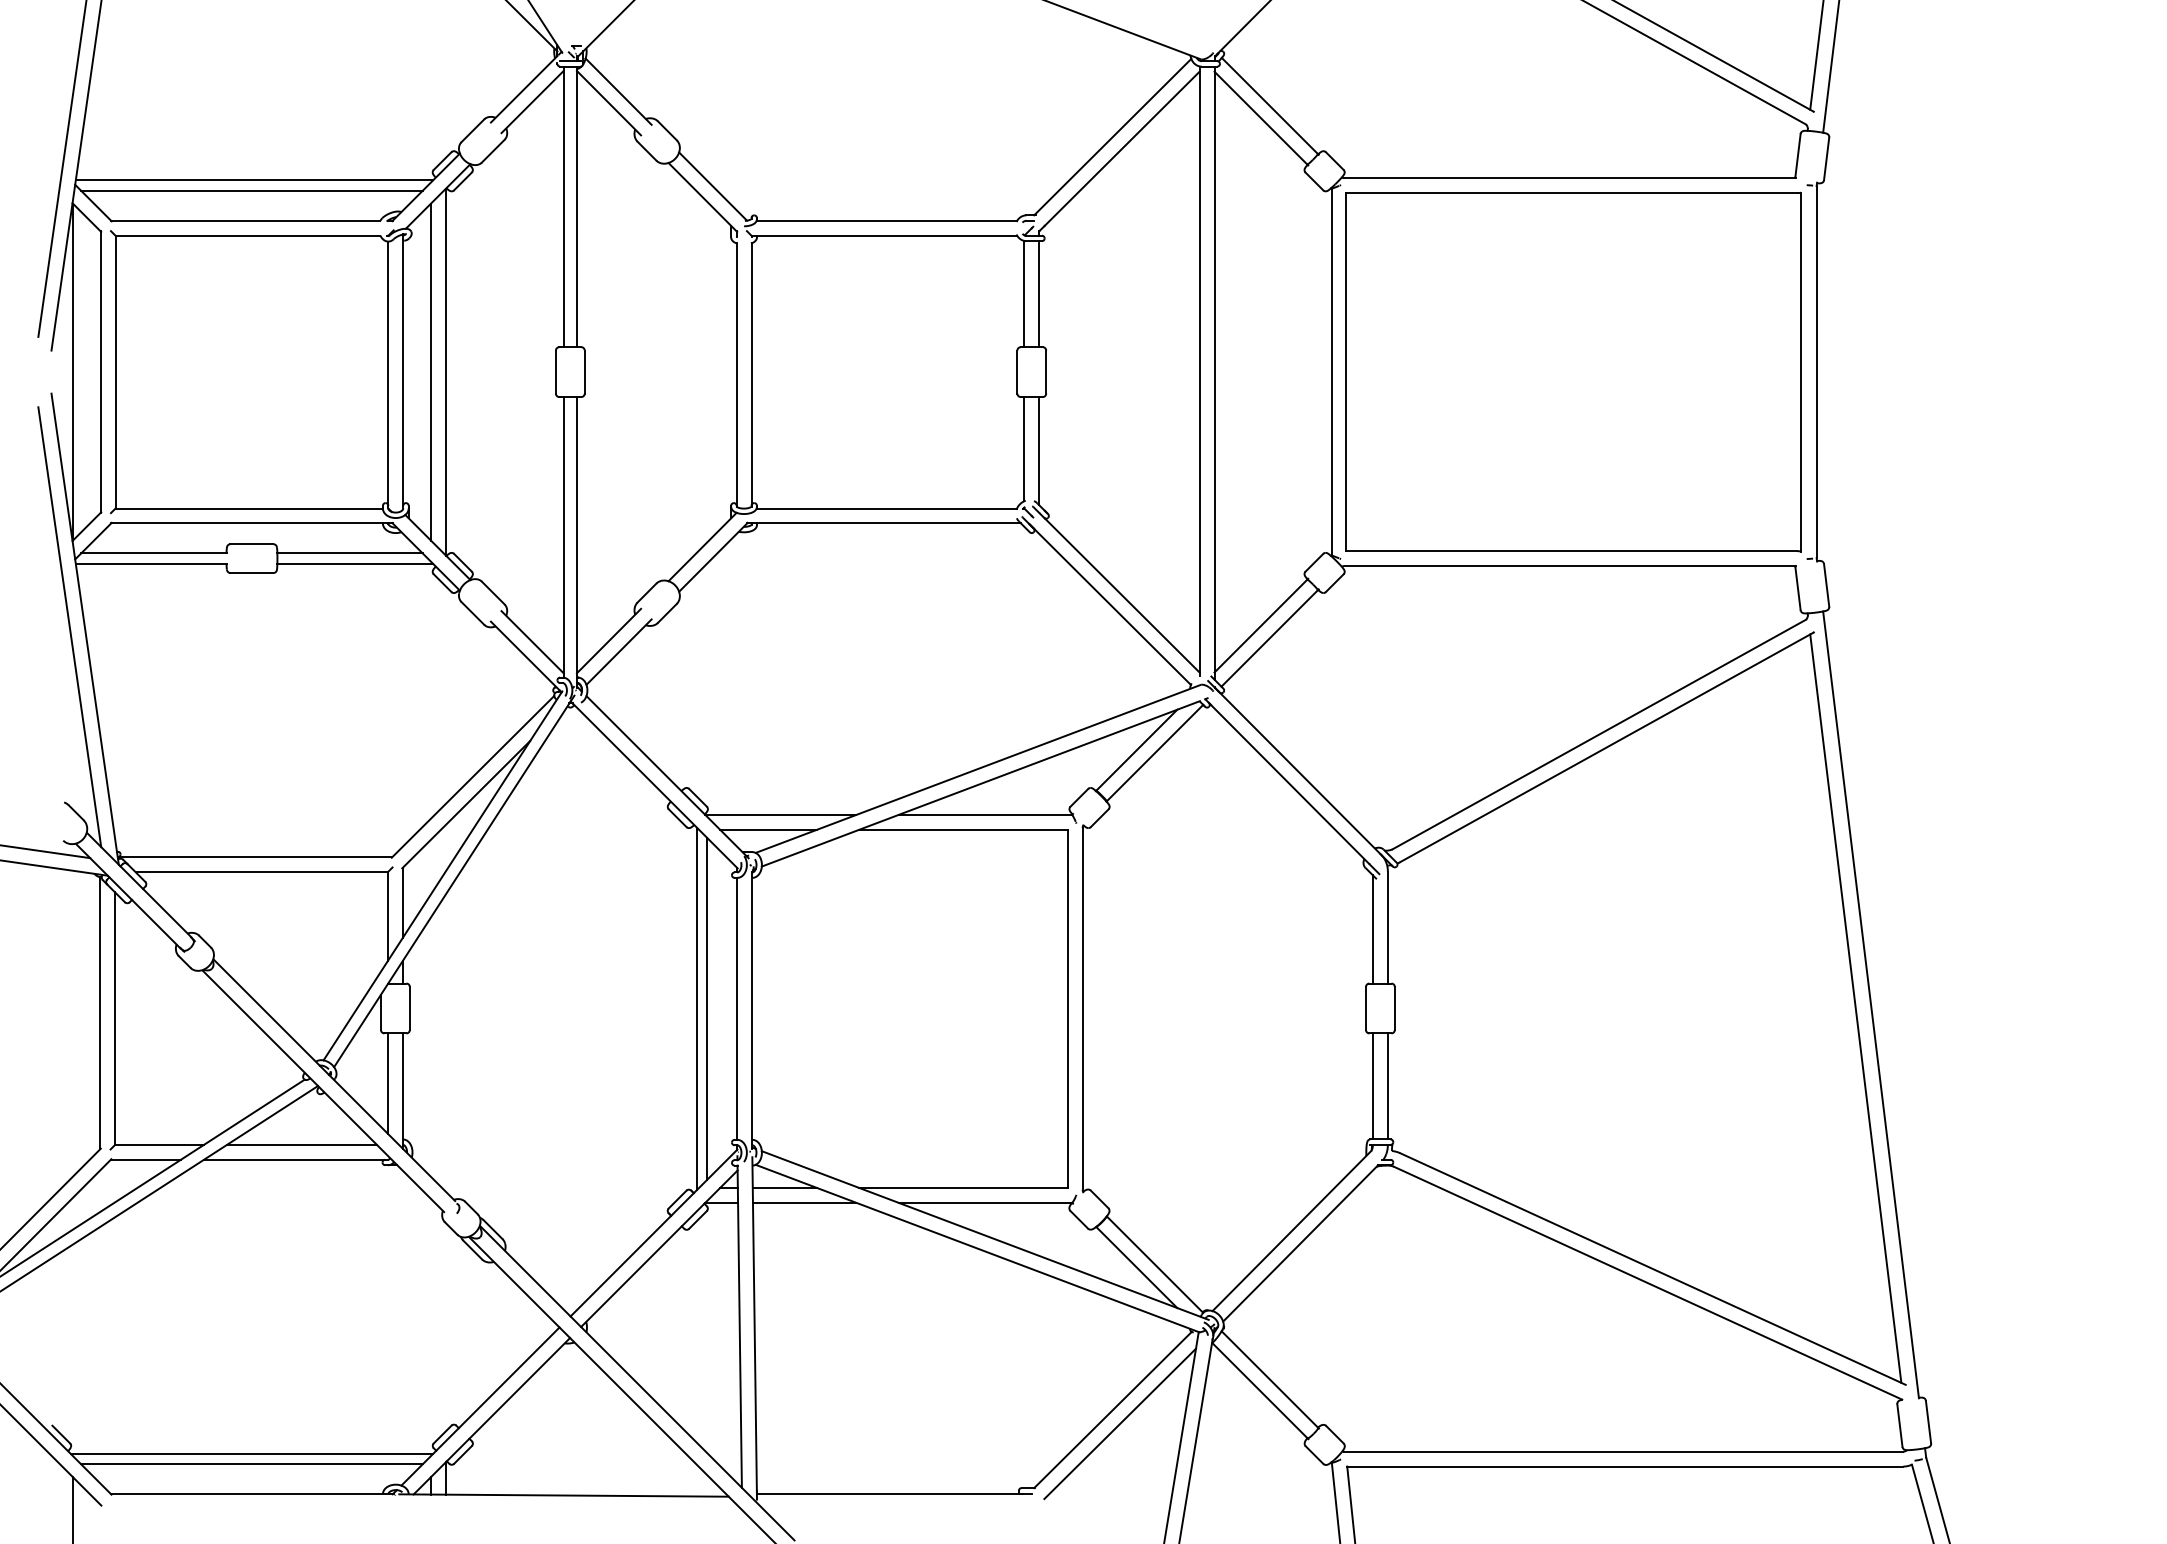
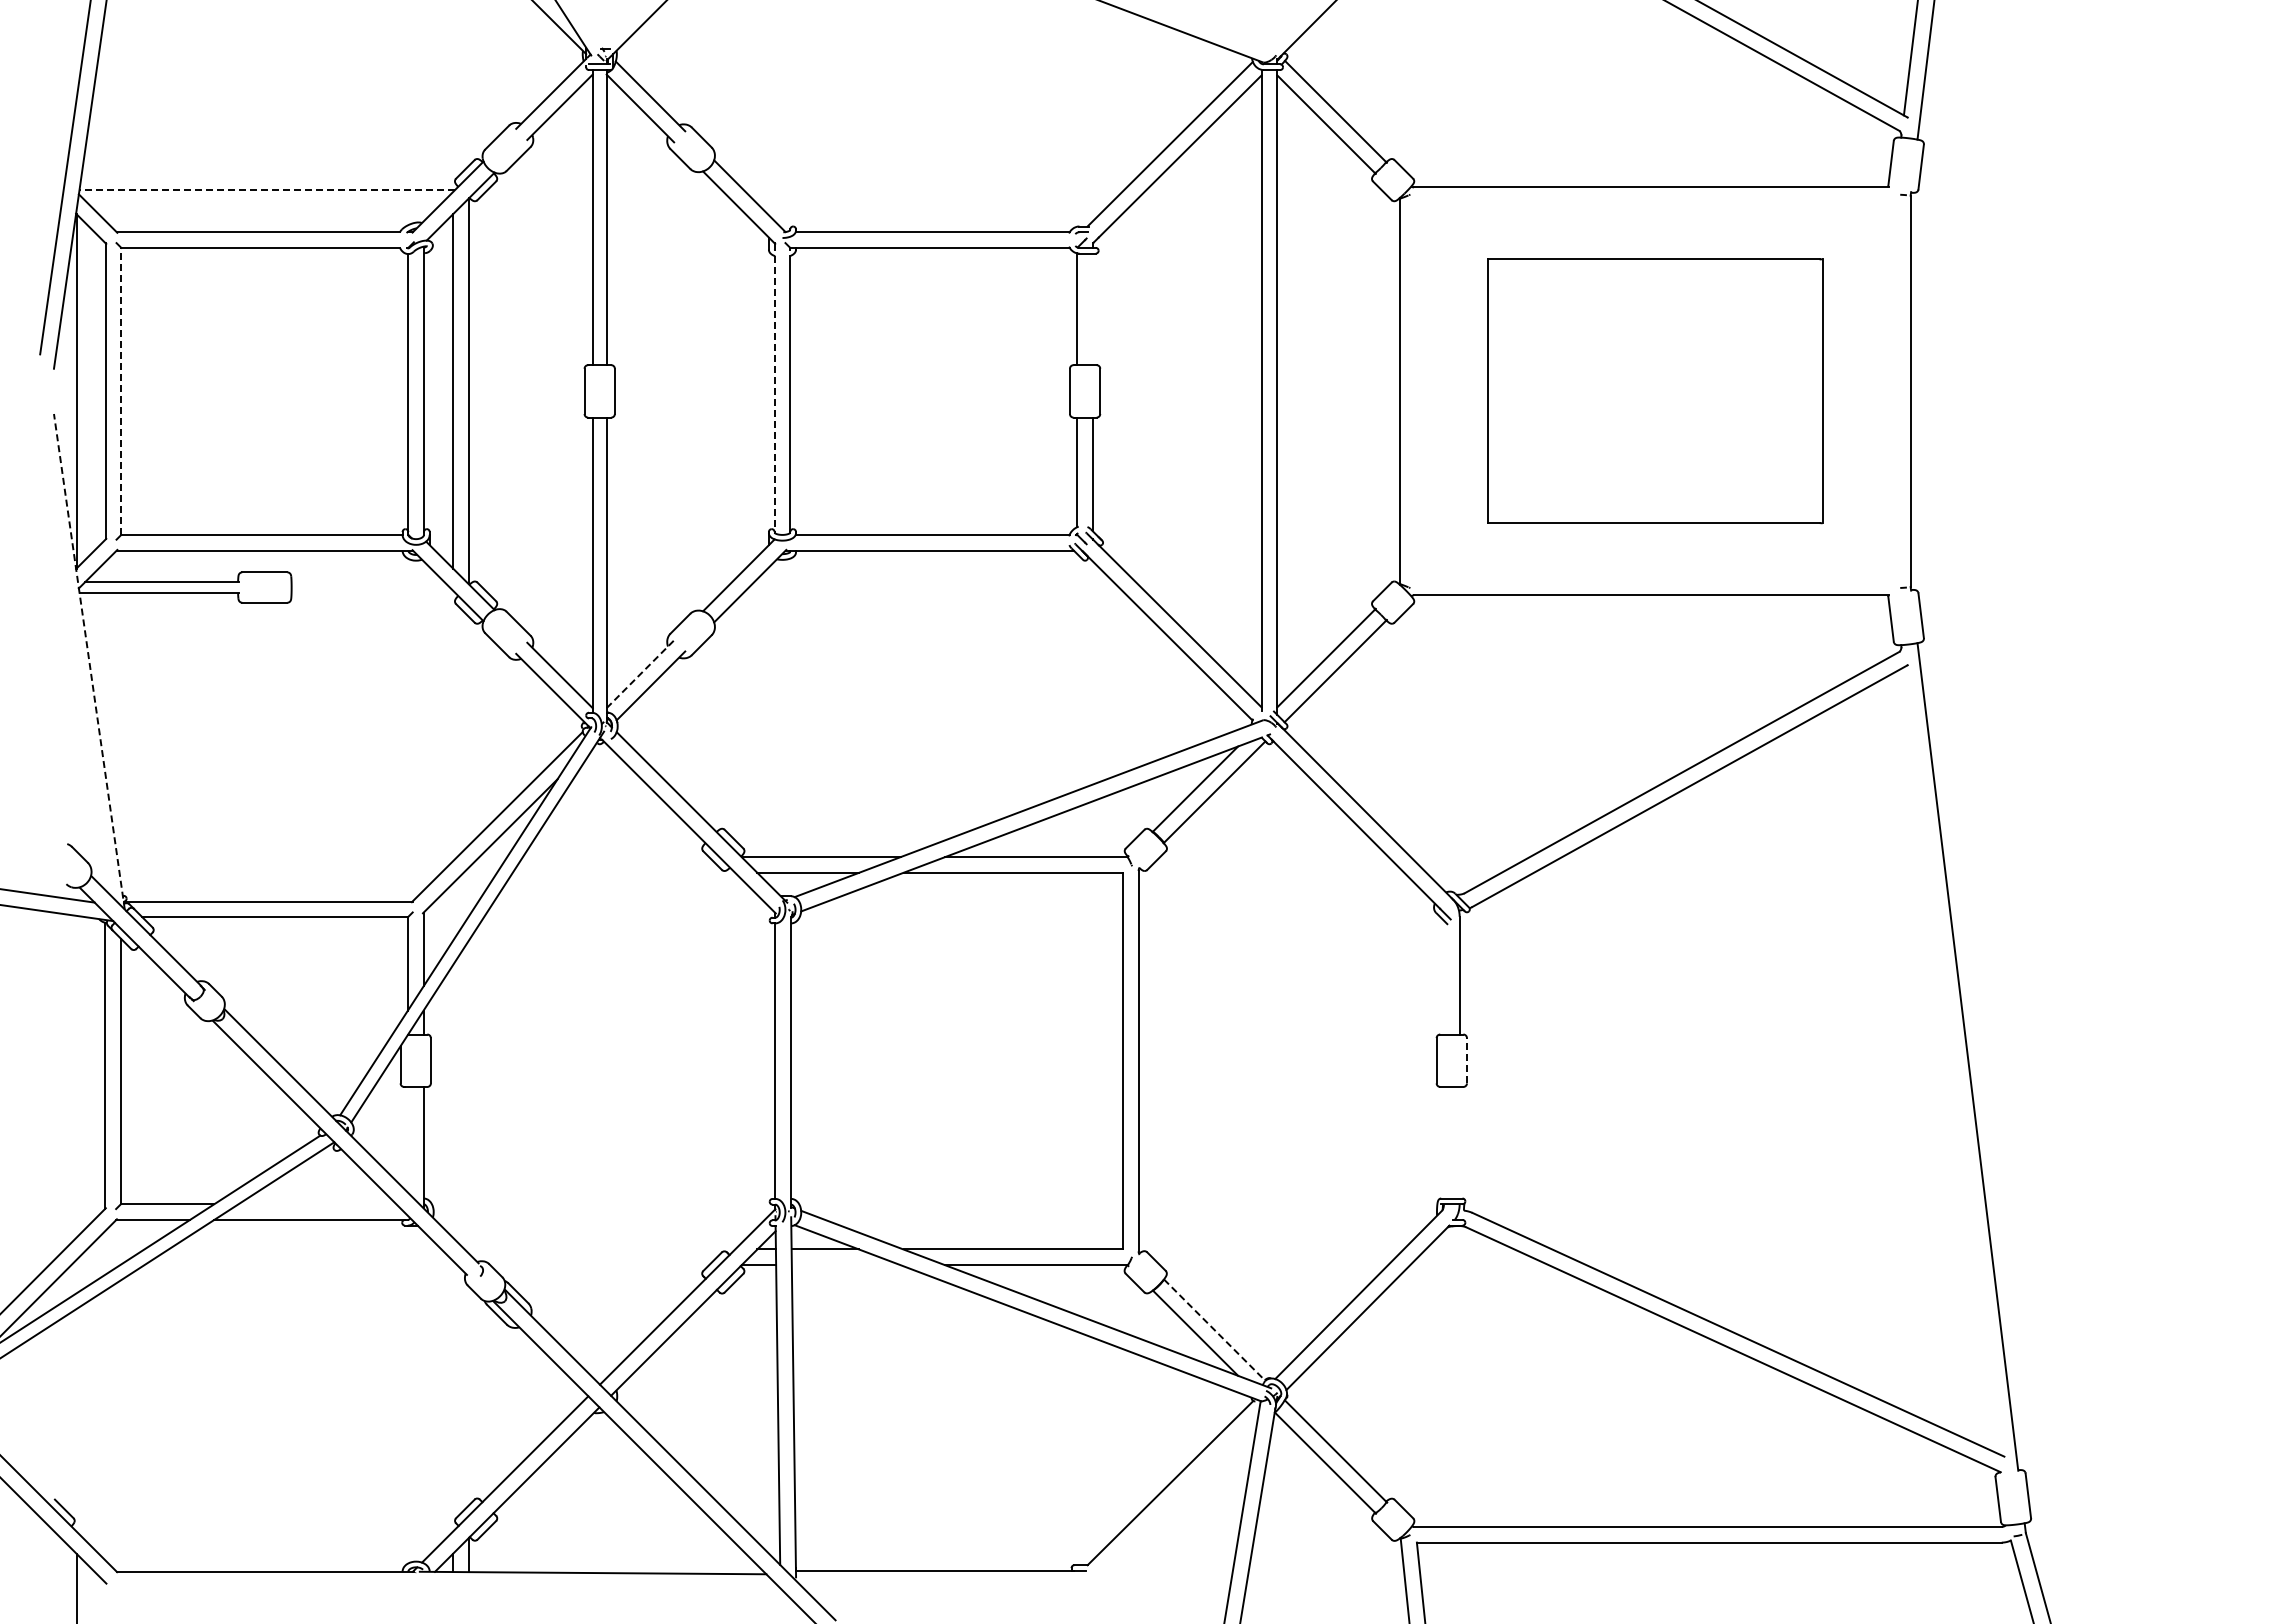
line: (254, 180) -> (267, 189), solid -> dashed
line: (251, 190) -> (264, 200), removed
line: (1038, 294) -> (1092, 309), removed
line: (115, 371) -> (121, 390), solid -> dashed
part: (1573, 371) -> (1654, 390), size x0.7
line: (736, 375) -> (774, 394), solid -> dashed
line: (349, 553) -> (367, 582), removed
line: (355, 564) -> (373, 593), removed
line: (70, 627) -> (73, 659), removed
line: (85, 628) -> (89, 661), solid -> dashed
line: (609, 641) -> (640, 674), solid -> dashed
line: (1372, 929) -> (1443, 977), removed
line: (696, 1008) -> (732, 1060), removed
line: (707, 1008) -> (743, 1060), removed
line: (1394, 1008) -> (1466, 1060), solid -> dashed
line: (1855, 1008) -> (1951, 1060), removed
line: (387, 1083) -> (407, 1139), removed
line: (1372, 1086) -> (1443, 1142), removed
line: (1387, 1086) -> (1459, 1142), removed
line: (302, 1145) -> (317, 1204), removed
line: (803, 1203) -> (845, 1265), removed
line: (1154, 1264) -> (1214, 1330), solid -> dashed
line: (1119, 1423) -> (1177, 1497), removed
line: (251, 1454) -> (264, 1529), removed
line: (251, 1464) -> (264, 1540), removed

